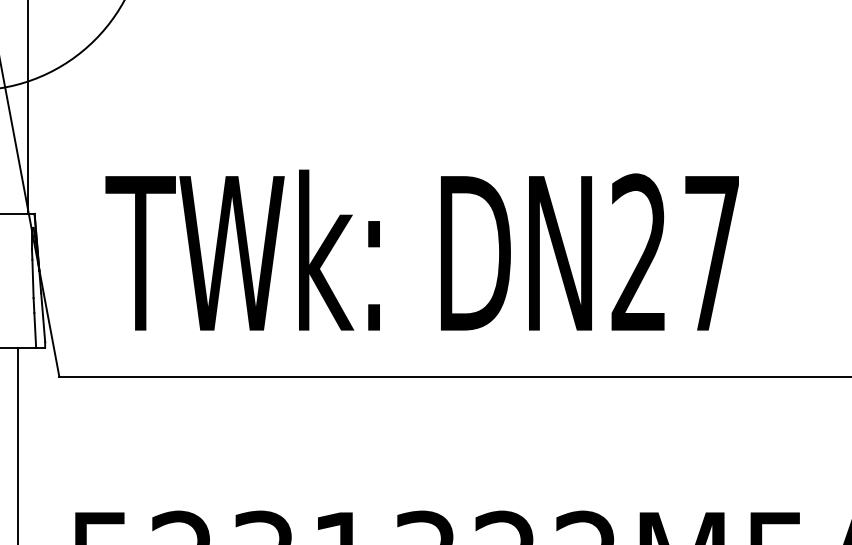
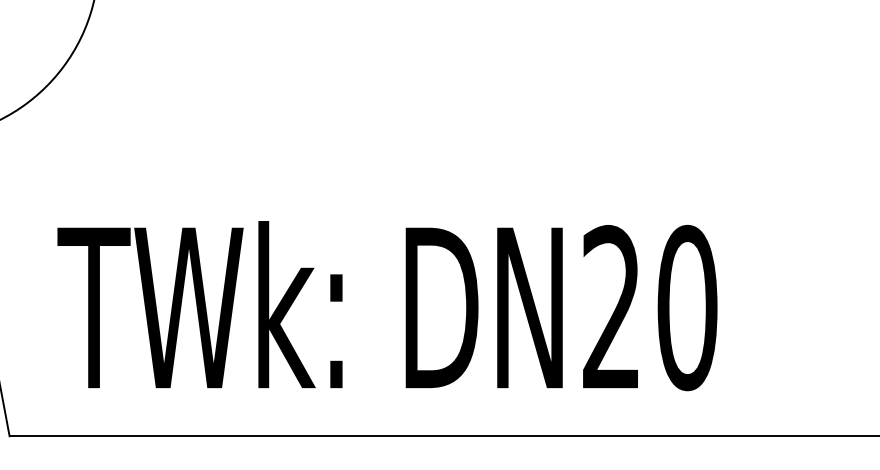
text: (712, 253) -> (687, 308), DN27 -> DN20

